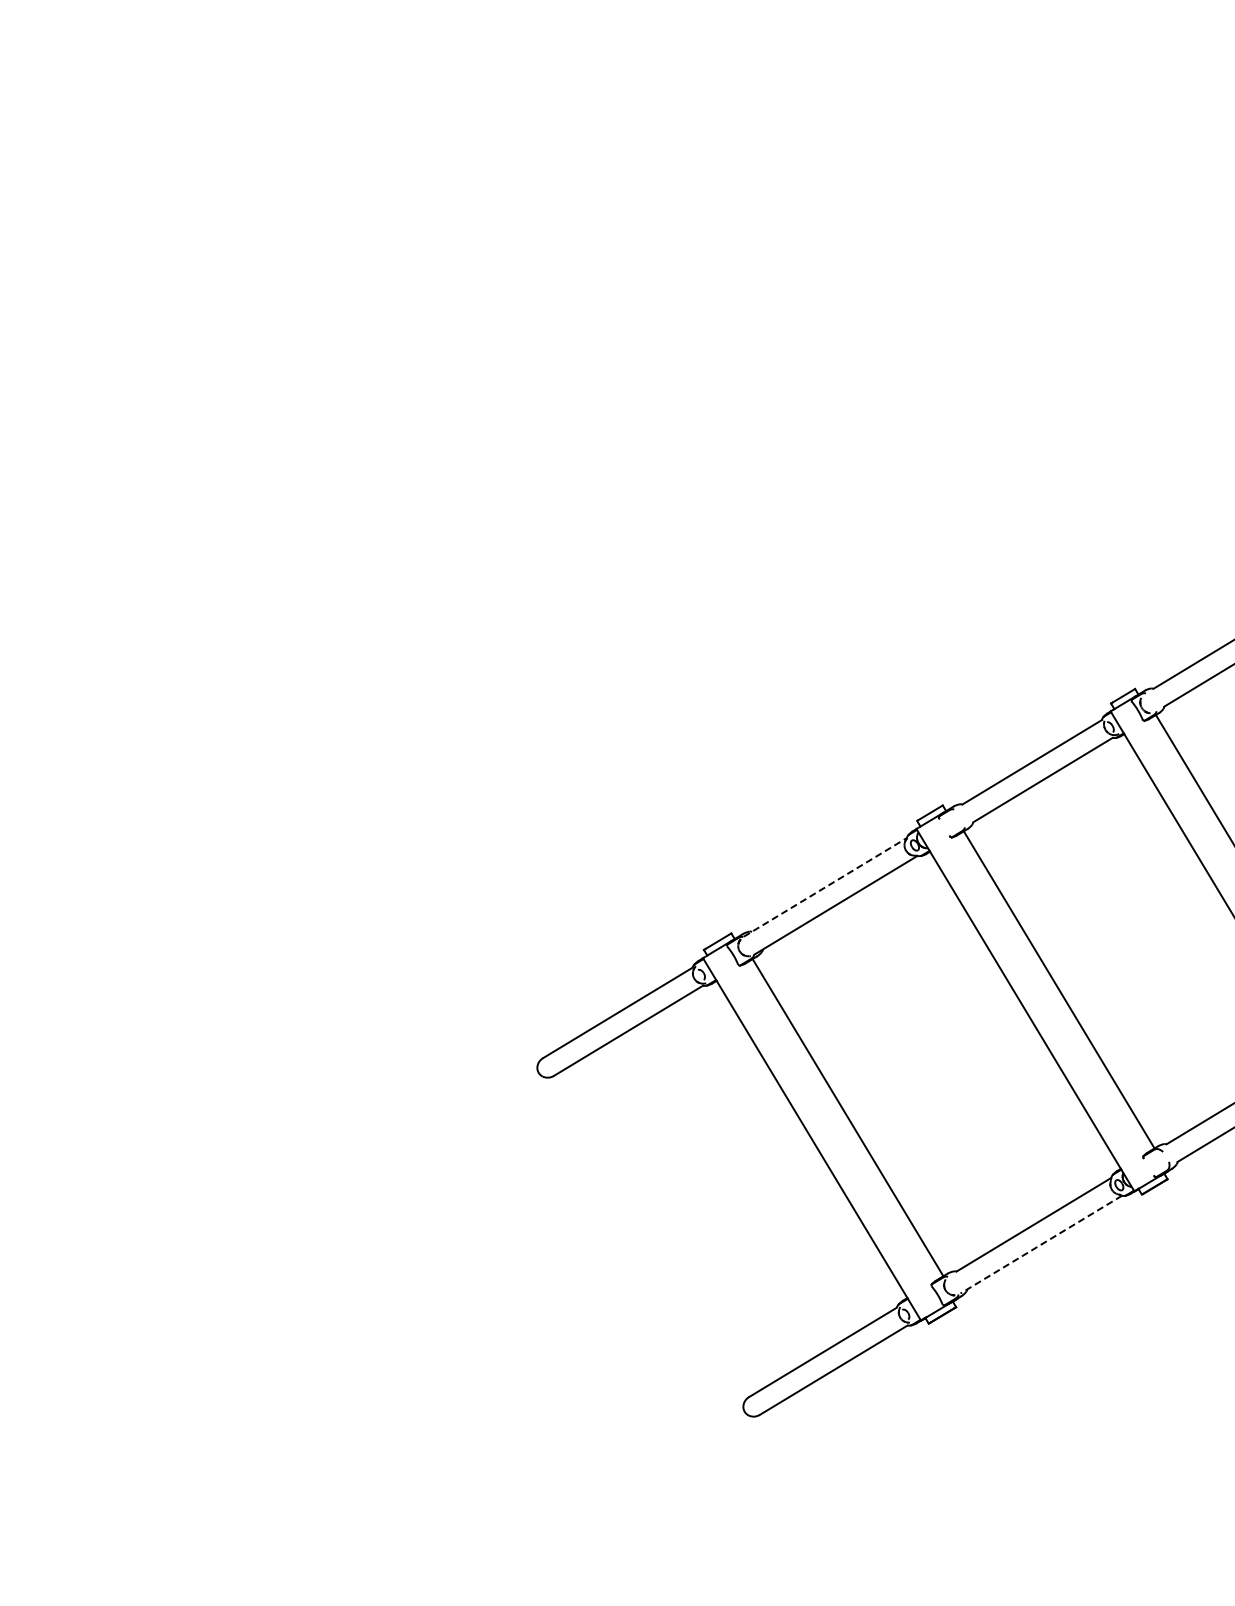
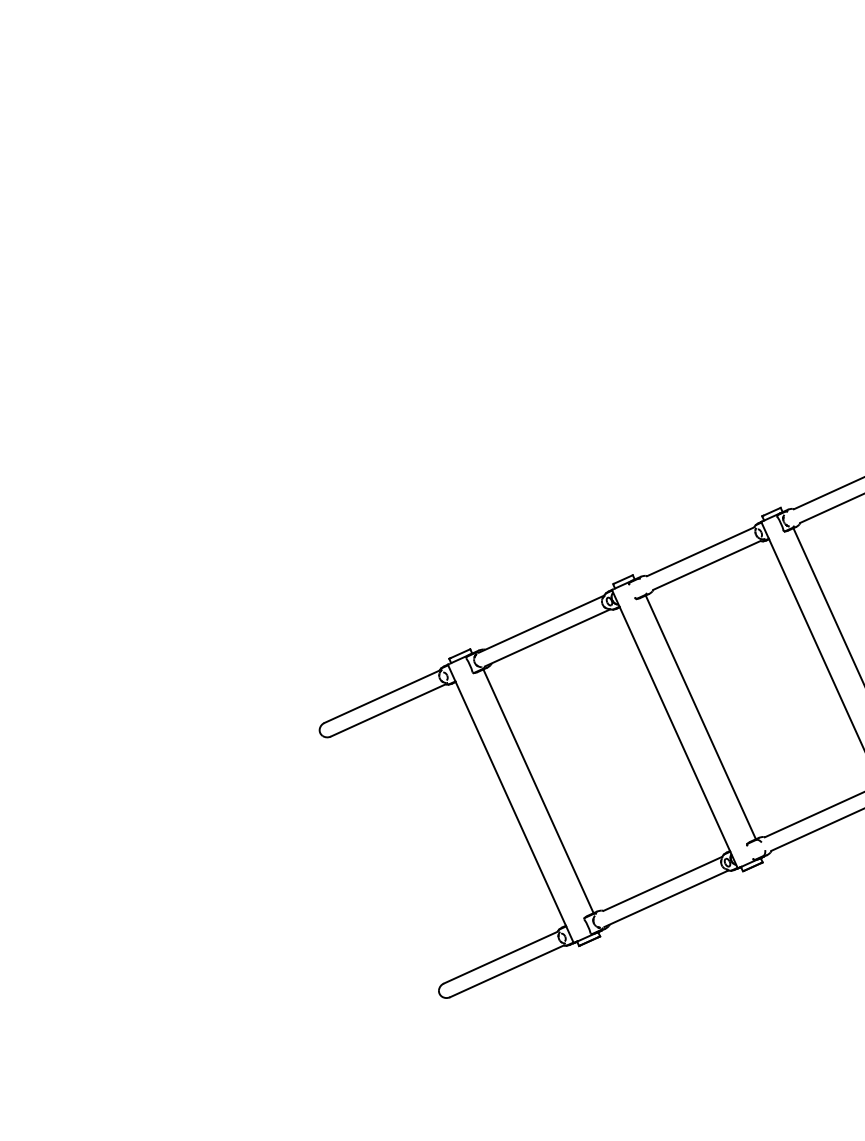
line: (825, 887) -> (541, 624), dashed -> solid
line: (1040, 1244) -> (665, 898), dashed -> solid

